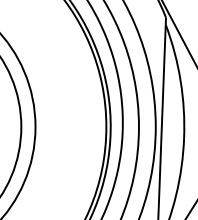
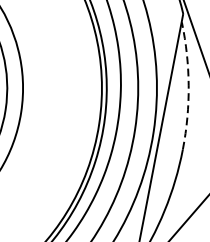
arc: (180, 80) -> (188, 85), solid -> dashed

